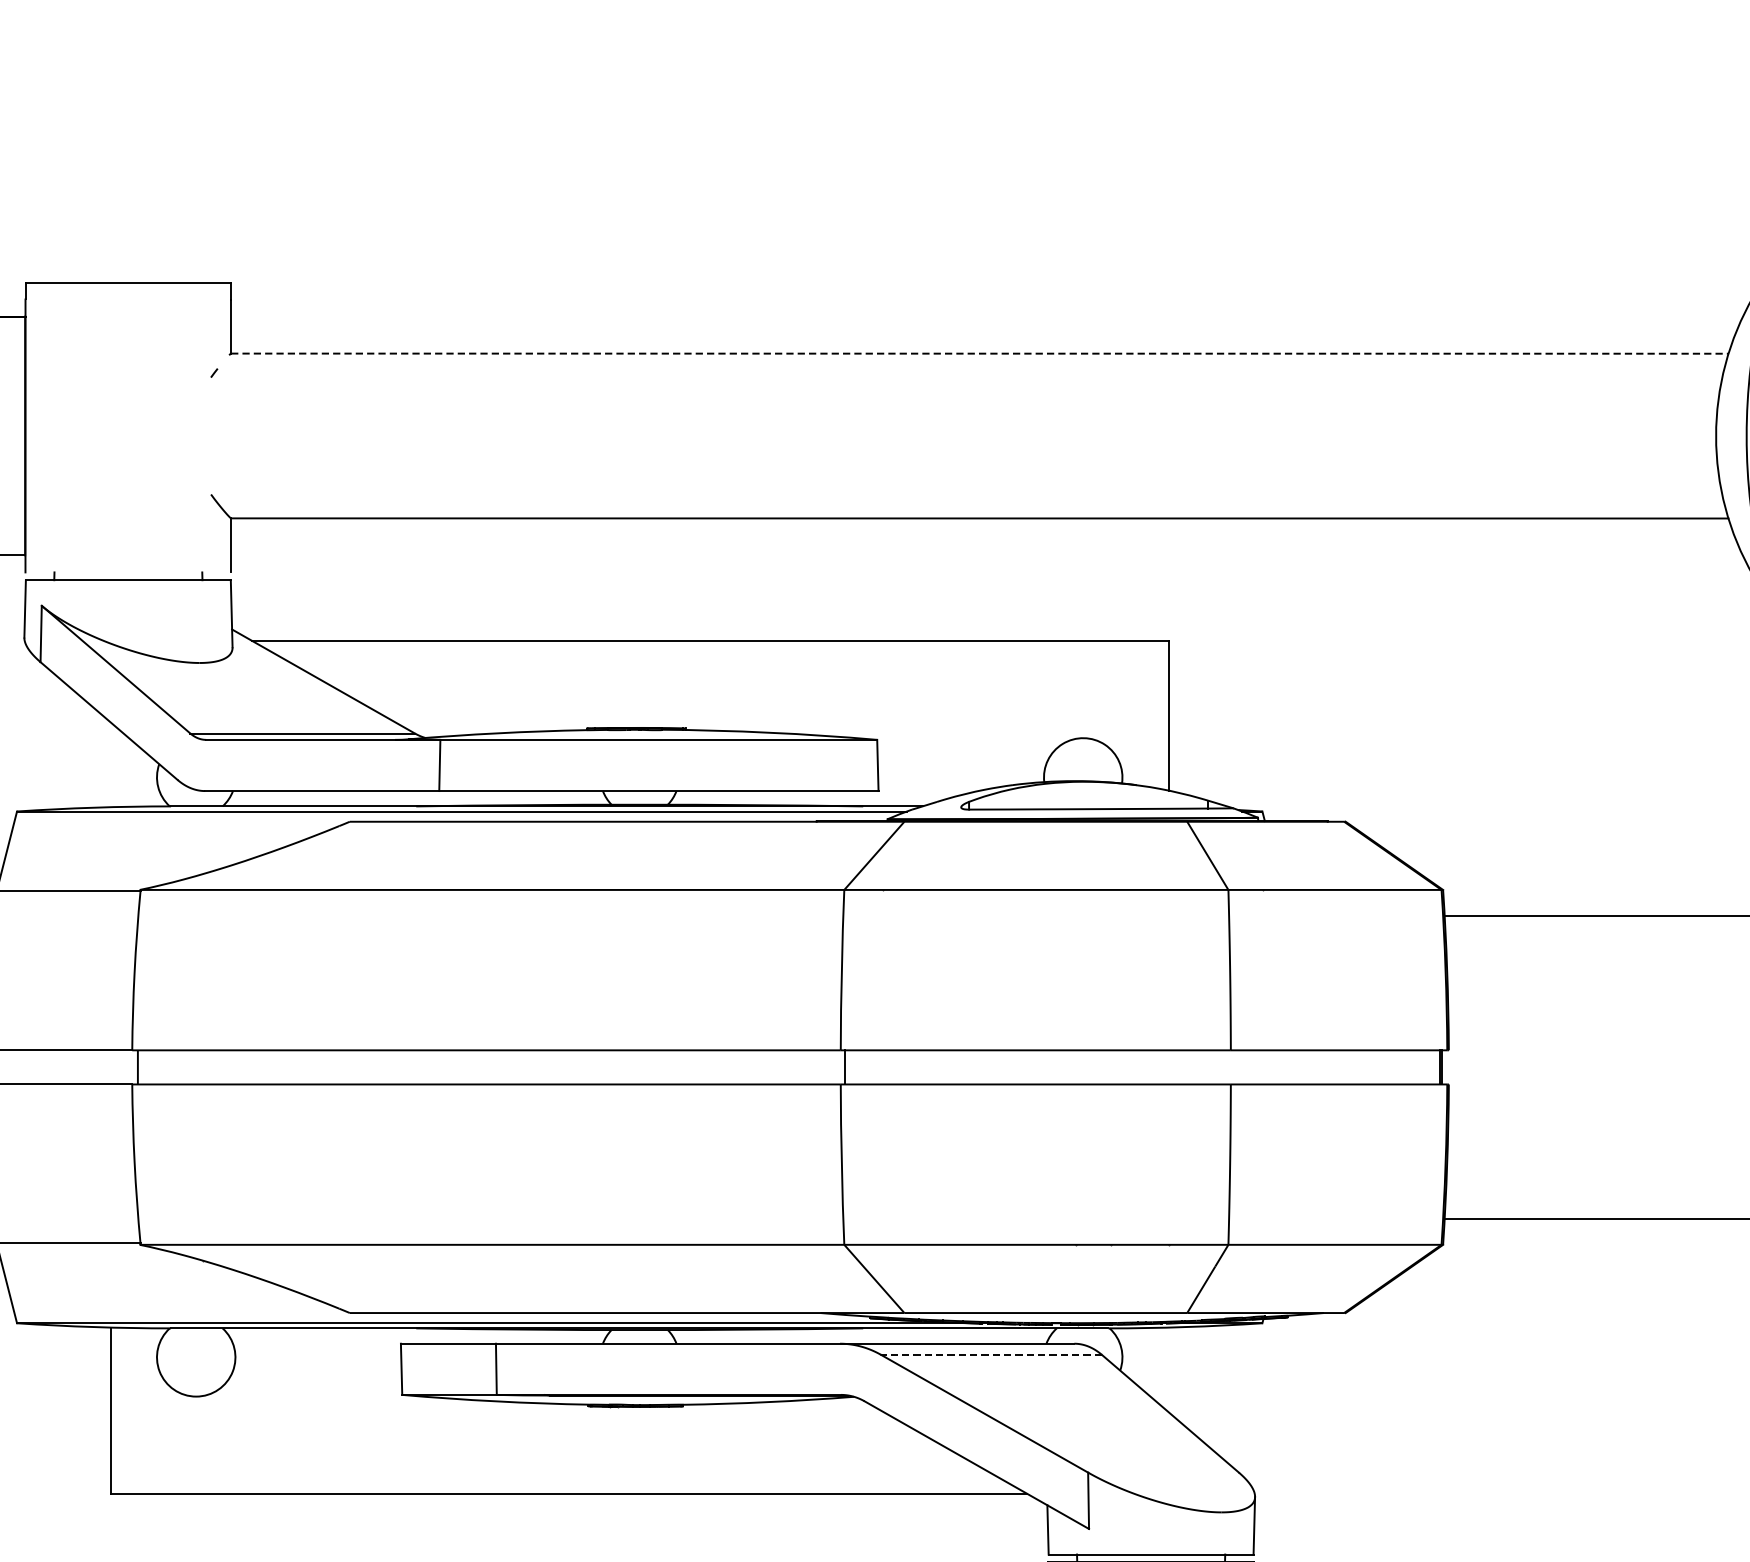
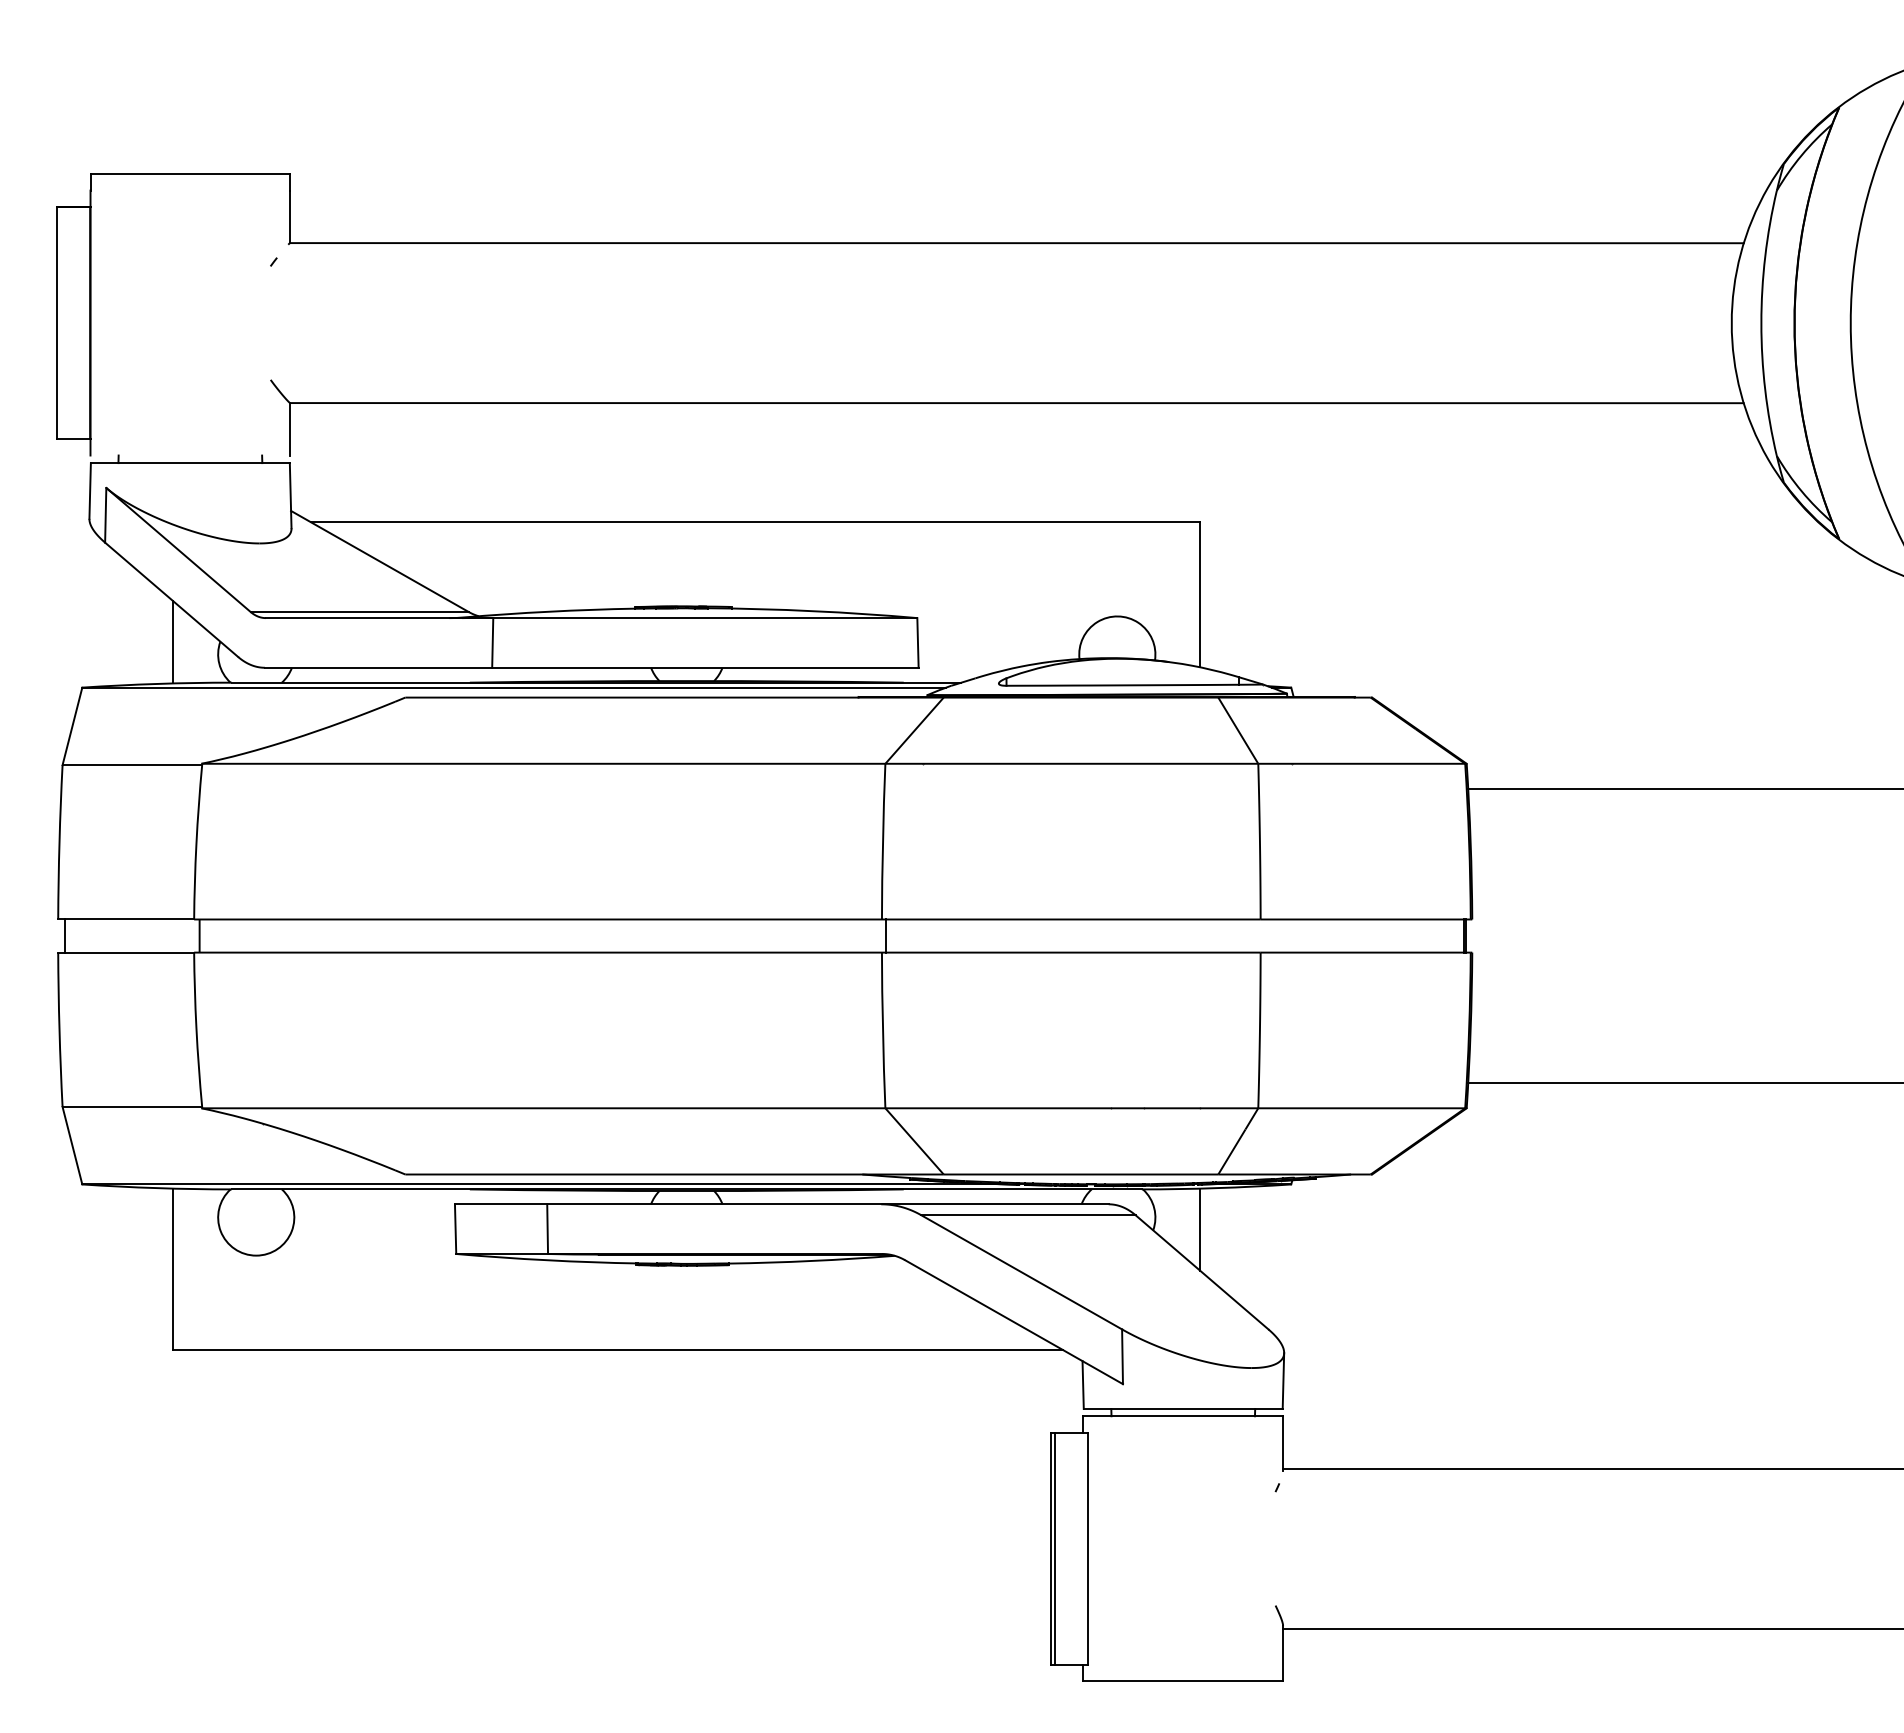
line: (979, 354) -> (1016, 243), dashed -> solid
line: (110, 765) -> (173, 642), added
line: (990, 1355) -> (1027, 1215), dashed -> solid
line: (1168, 1369) -> (1200, 1229), added

